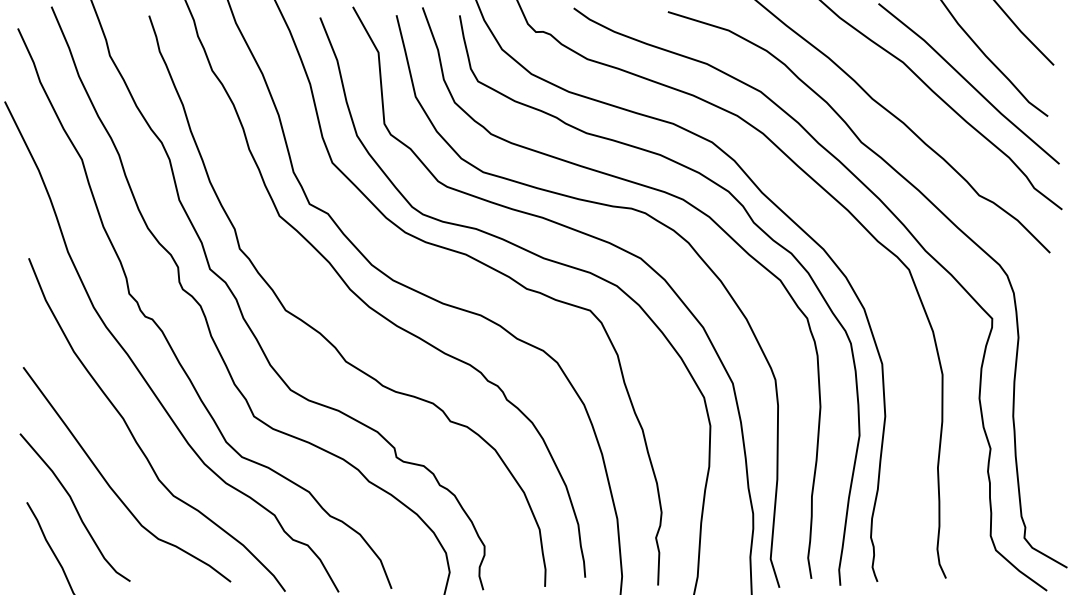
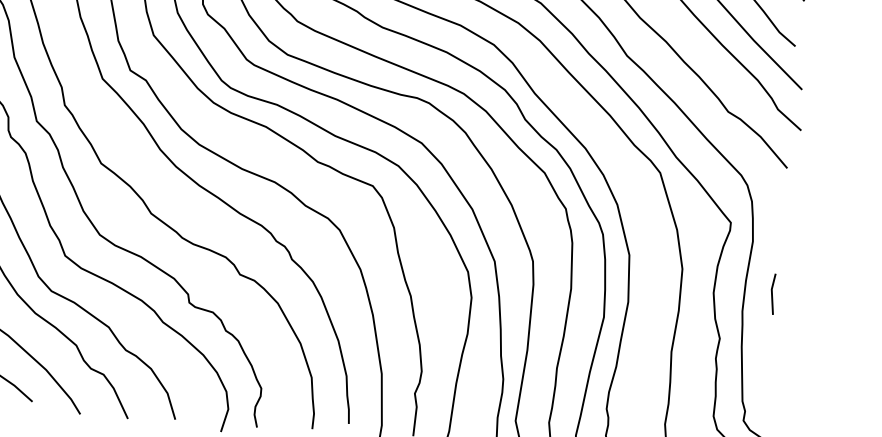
line: (1045, 394) -> (772, 294), added

